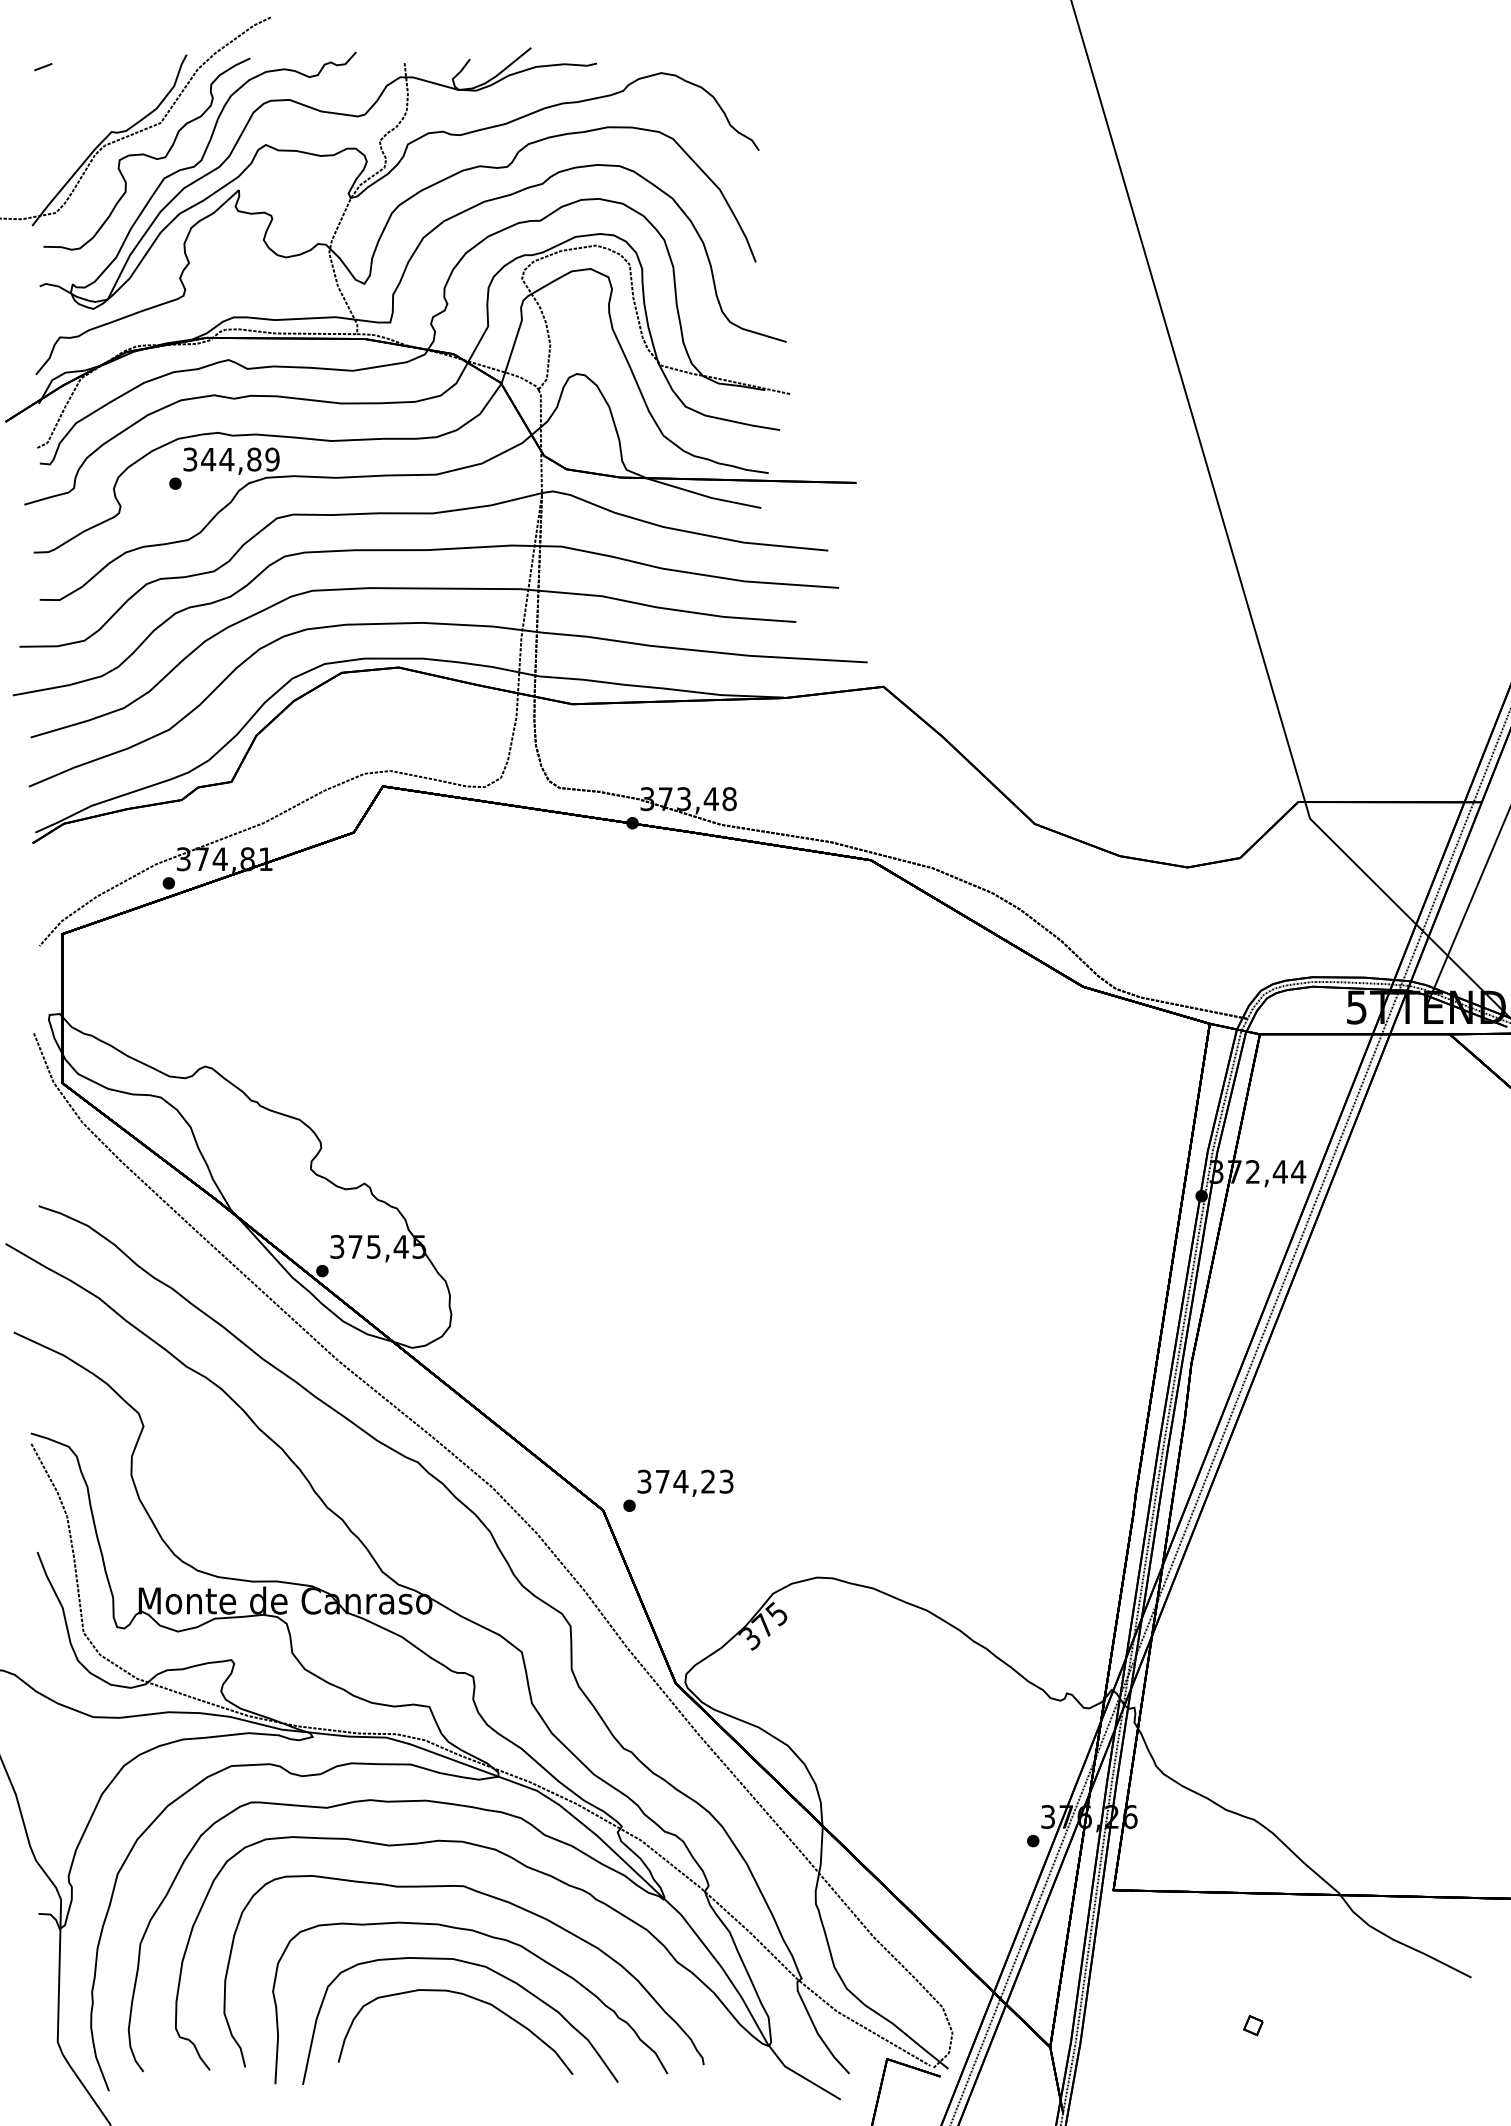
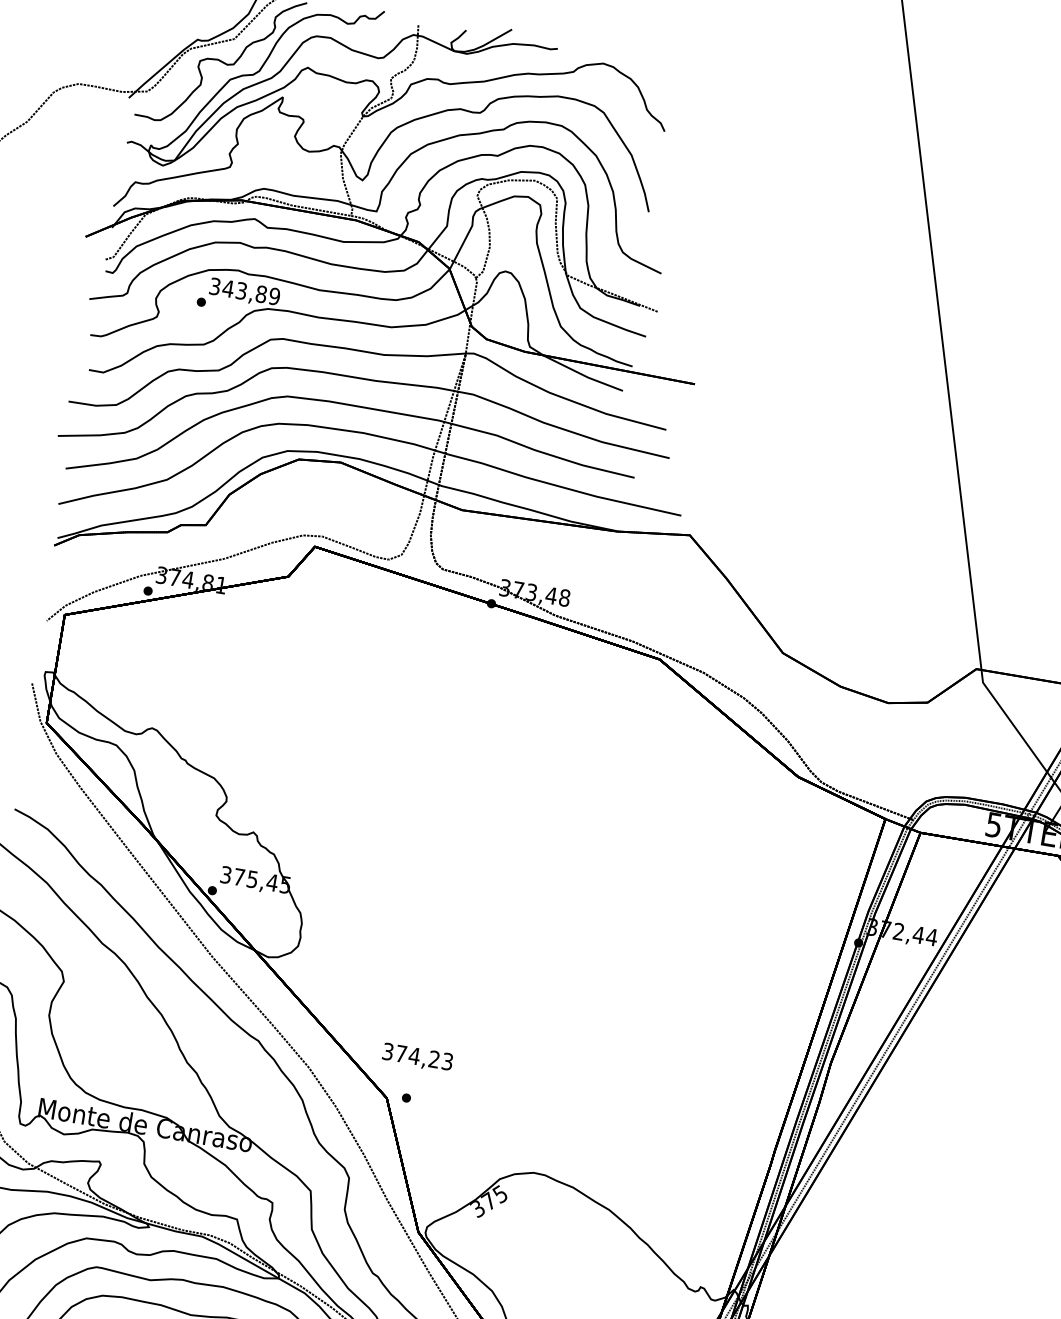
text: (226, 459) -> (241, 290), 344,89 -> 343,89
text: (685, 1482) -> (417, 1057), moved

